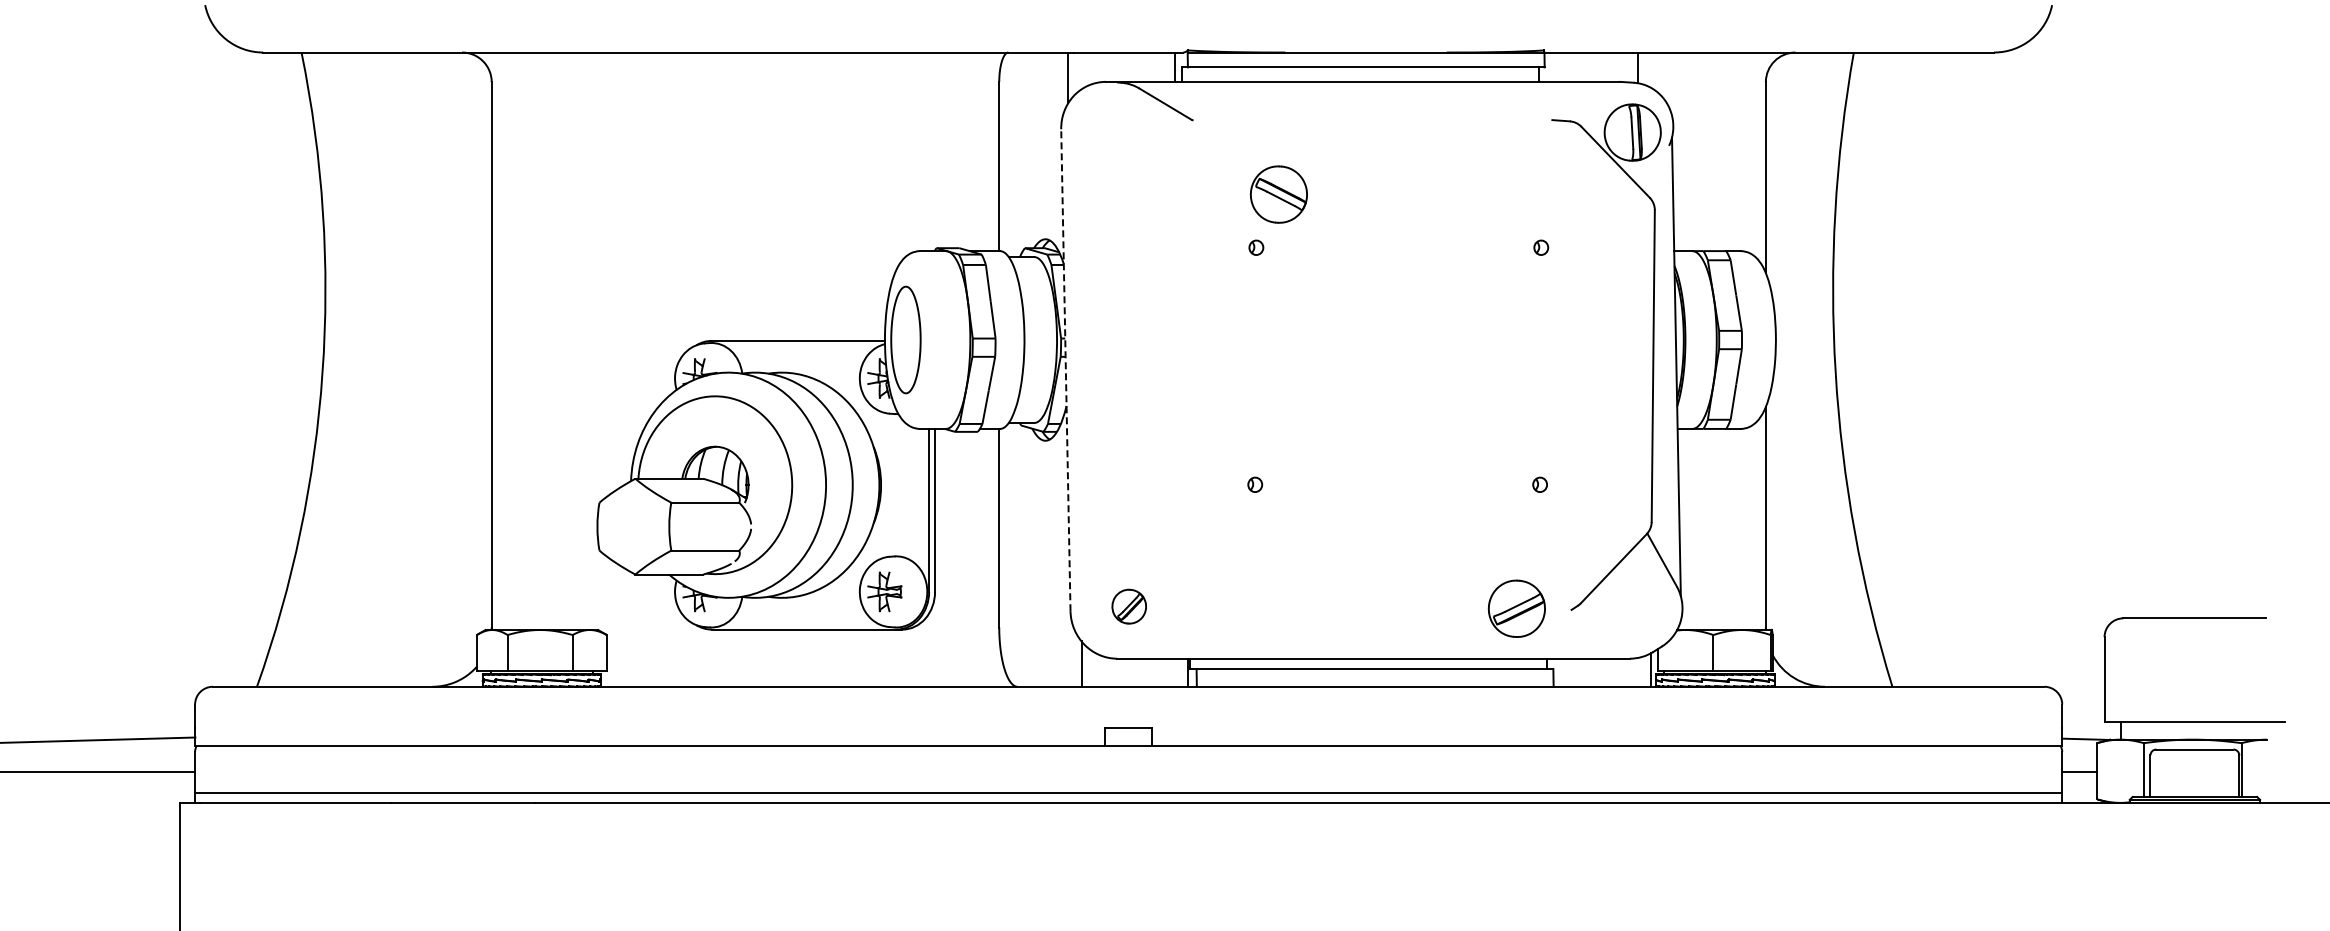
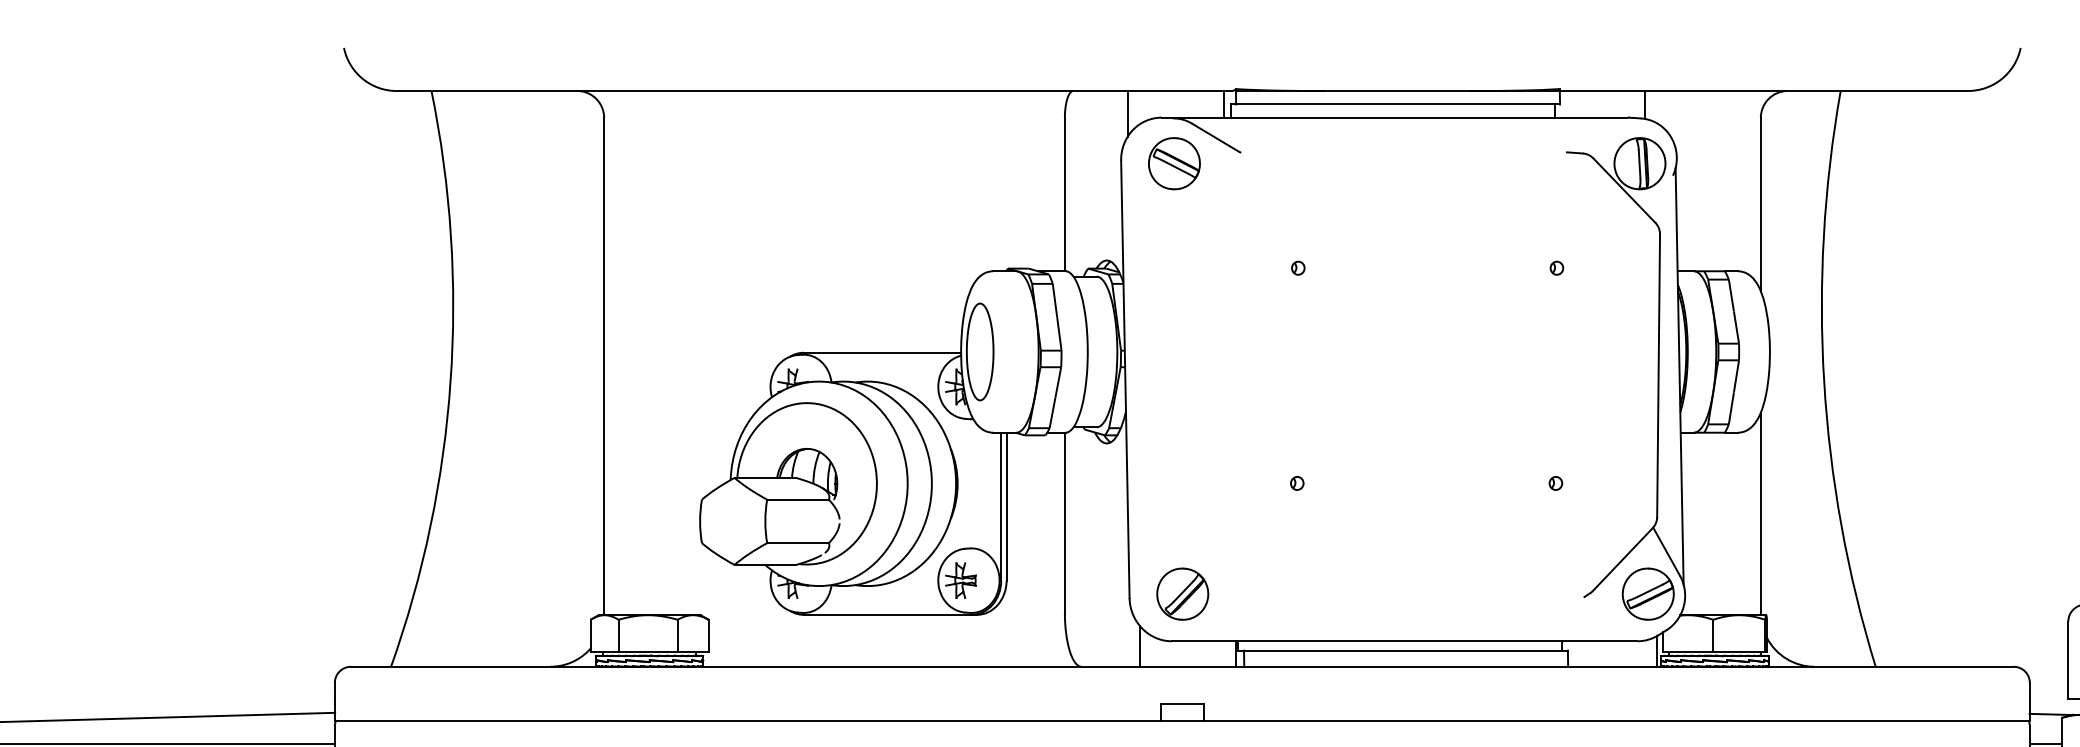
part: (1278, 194) -> (1174, 163), moved
line: (1065, 369) -> (1125, 378), dashed -> solid
part: (1129, 606) -> (1183, 593), size x1.67
part: (1516, 608) -> (1647, 593), moved

